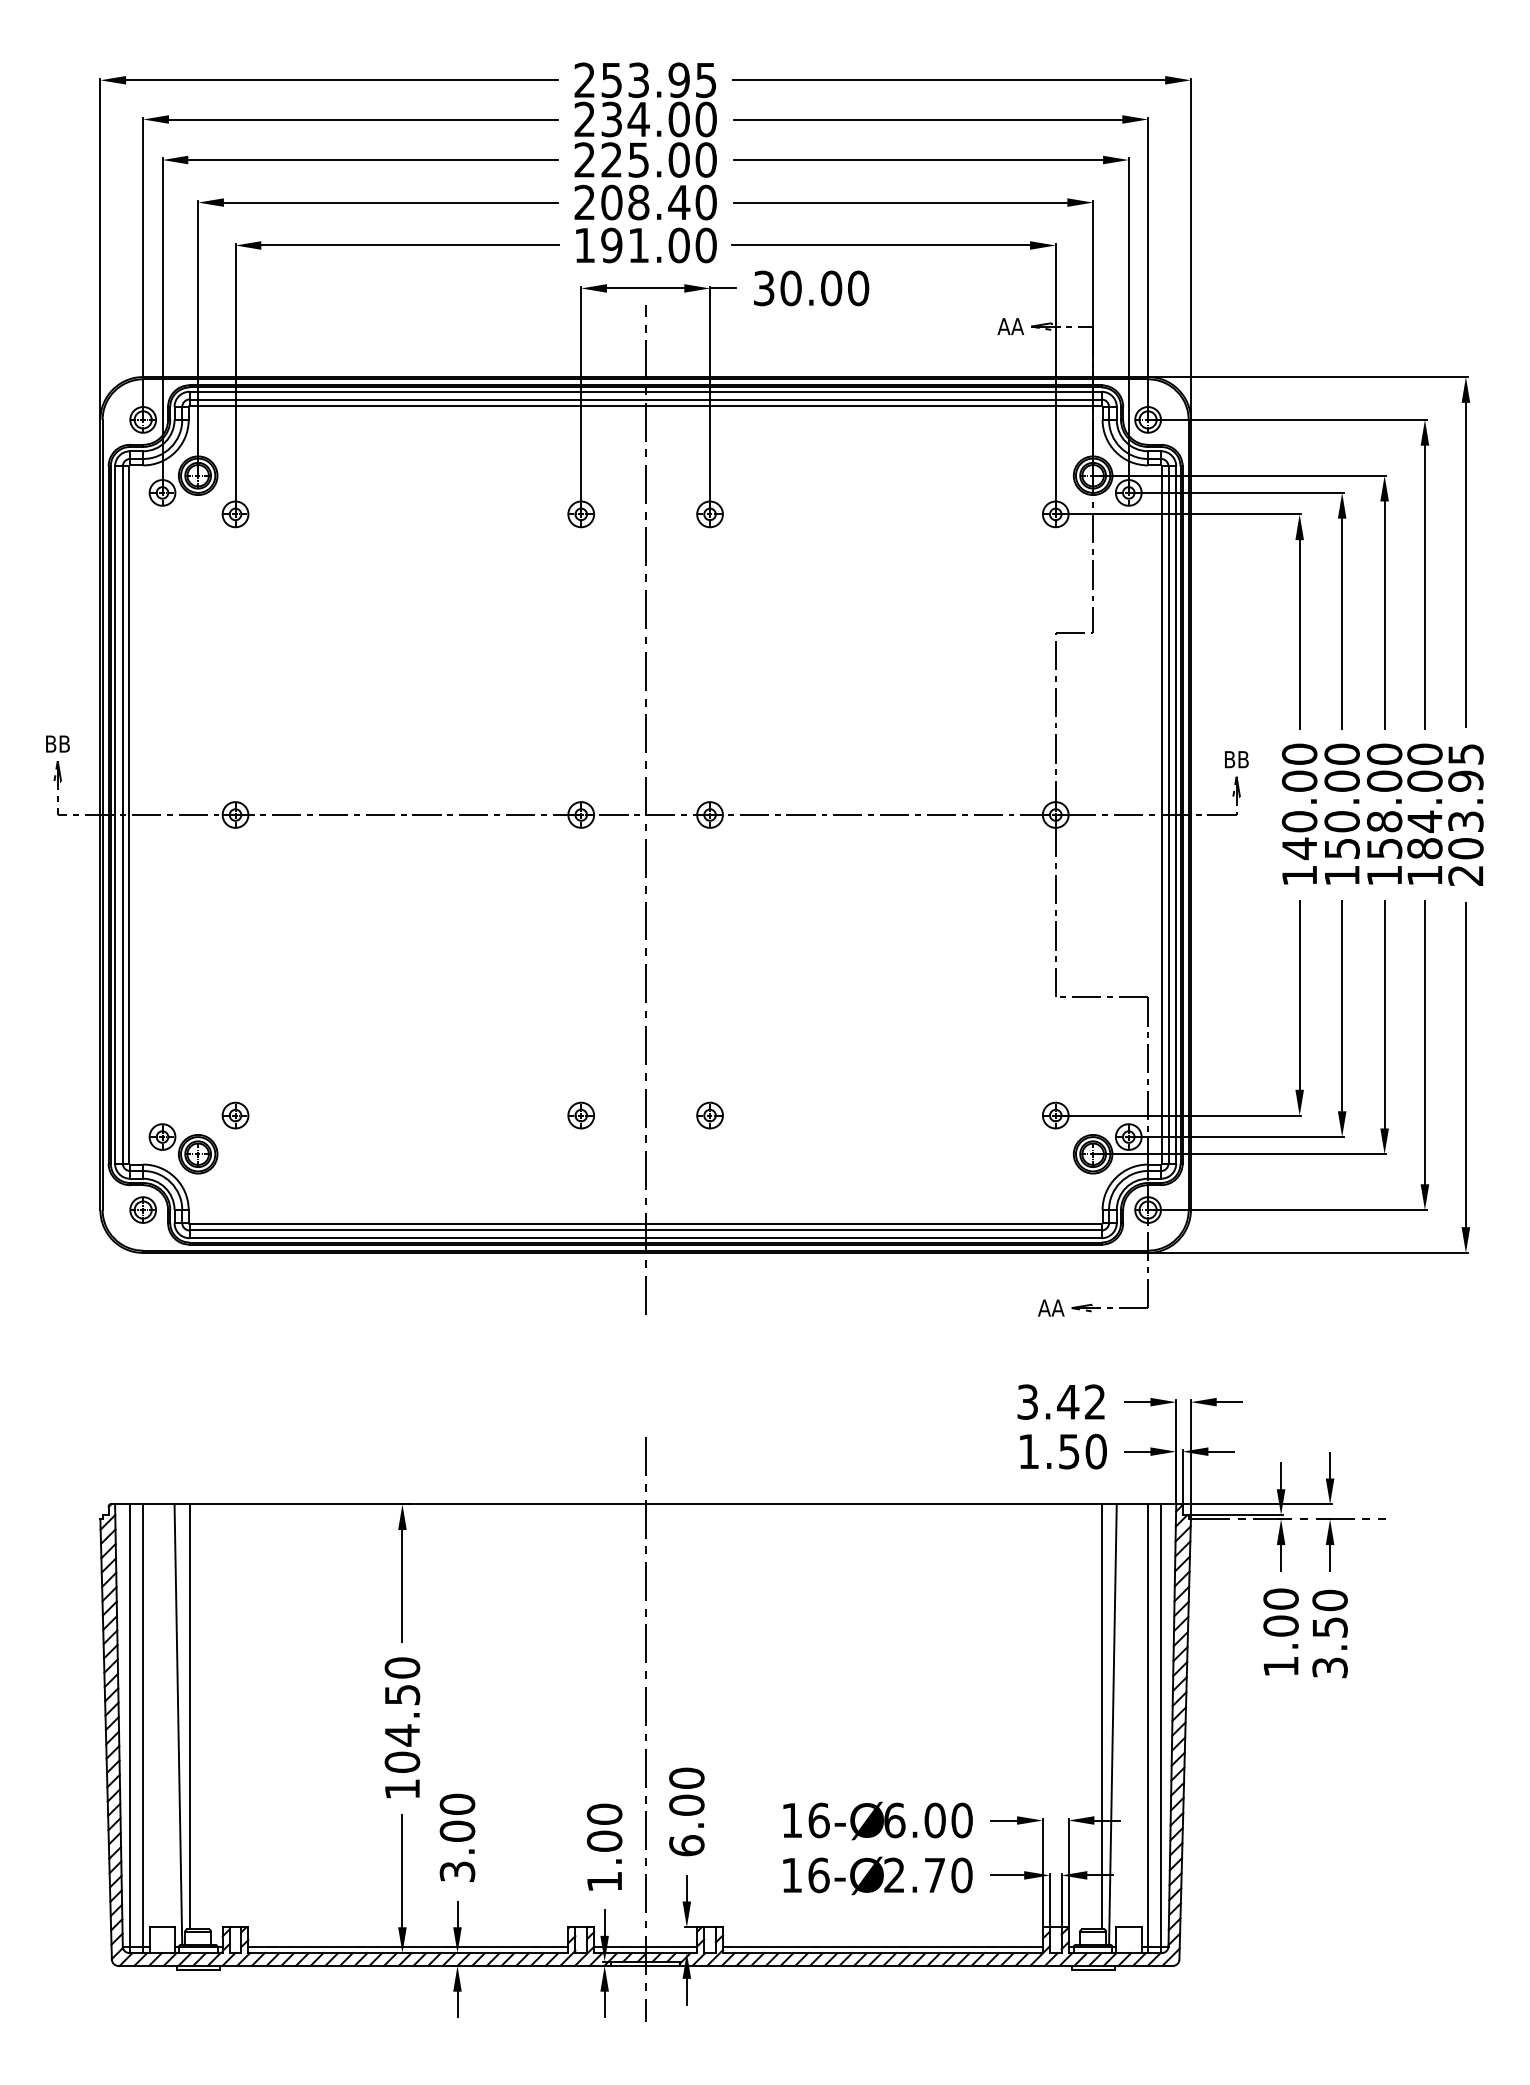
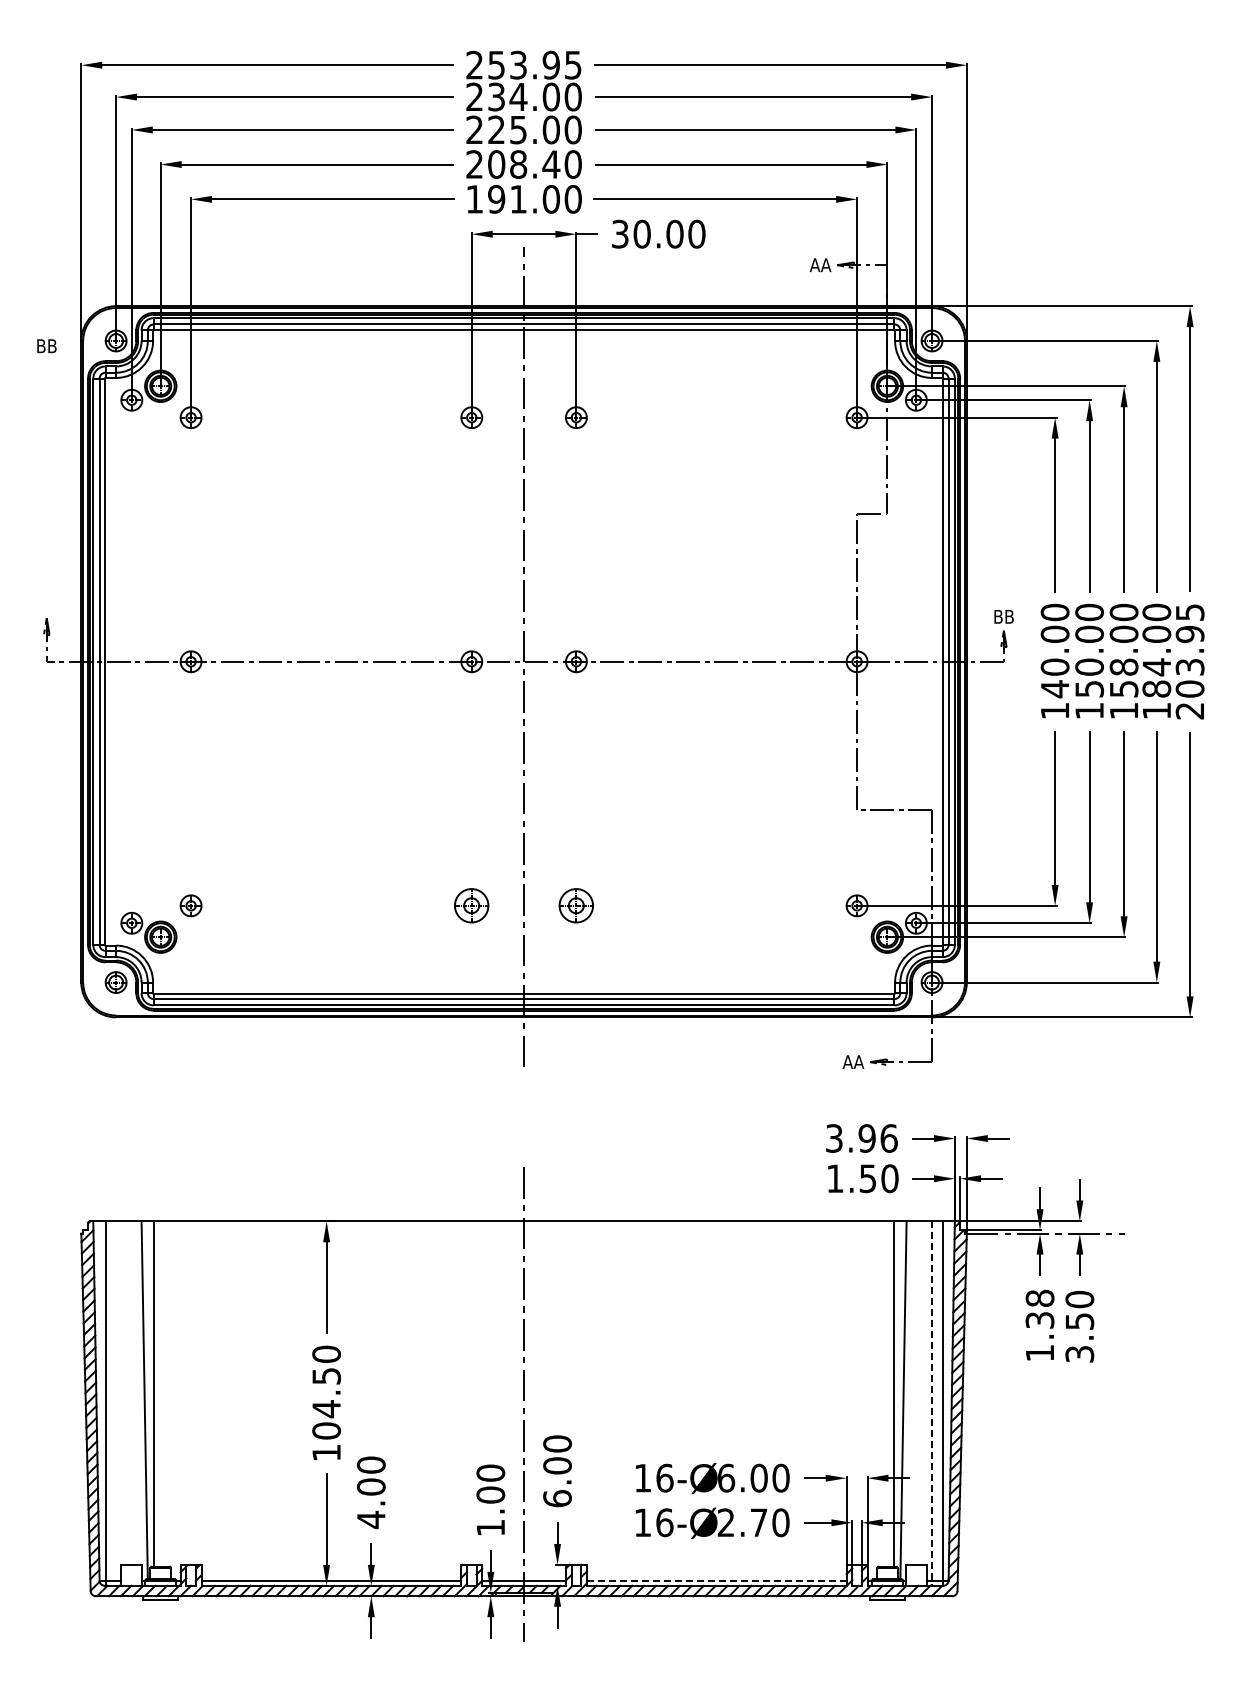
text: (57, 744) -> (46, 346), moved
part: (580, 1115) -> (471, 905), size x1.6
part: (710, 1115) -> (576, 905), size x1.6
text: (1080, 1402) -> (877, 1138), 3.42 -> 3.96
text: (1280, 1611) -> (1039, 1308), 1.00 -> 1.38
line: (143, 1728) -> (116, 1403), removed
line: (1148, 1729) -> (932, 1404), solid -> dashed
text: (456, 1871) -> (370, 1519), 3.00 -> 4.00
line: (882, 1946) -> (716, 1580), solid -> dashed

